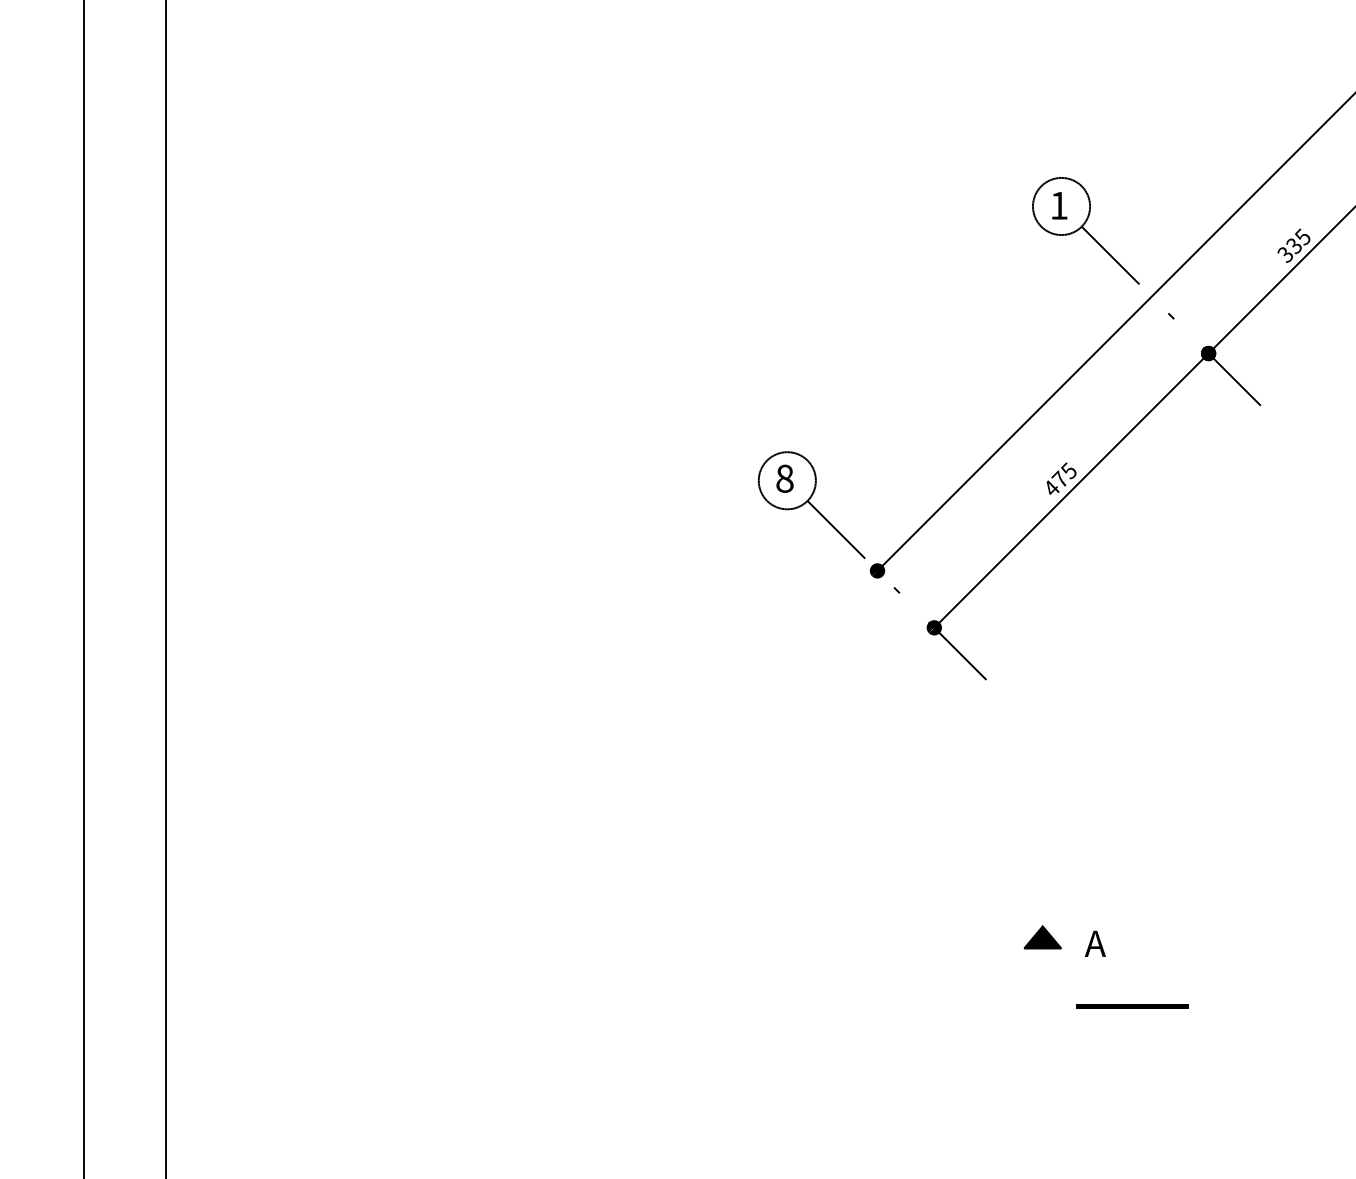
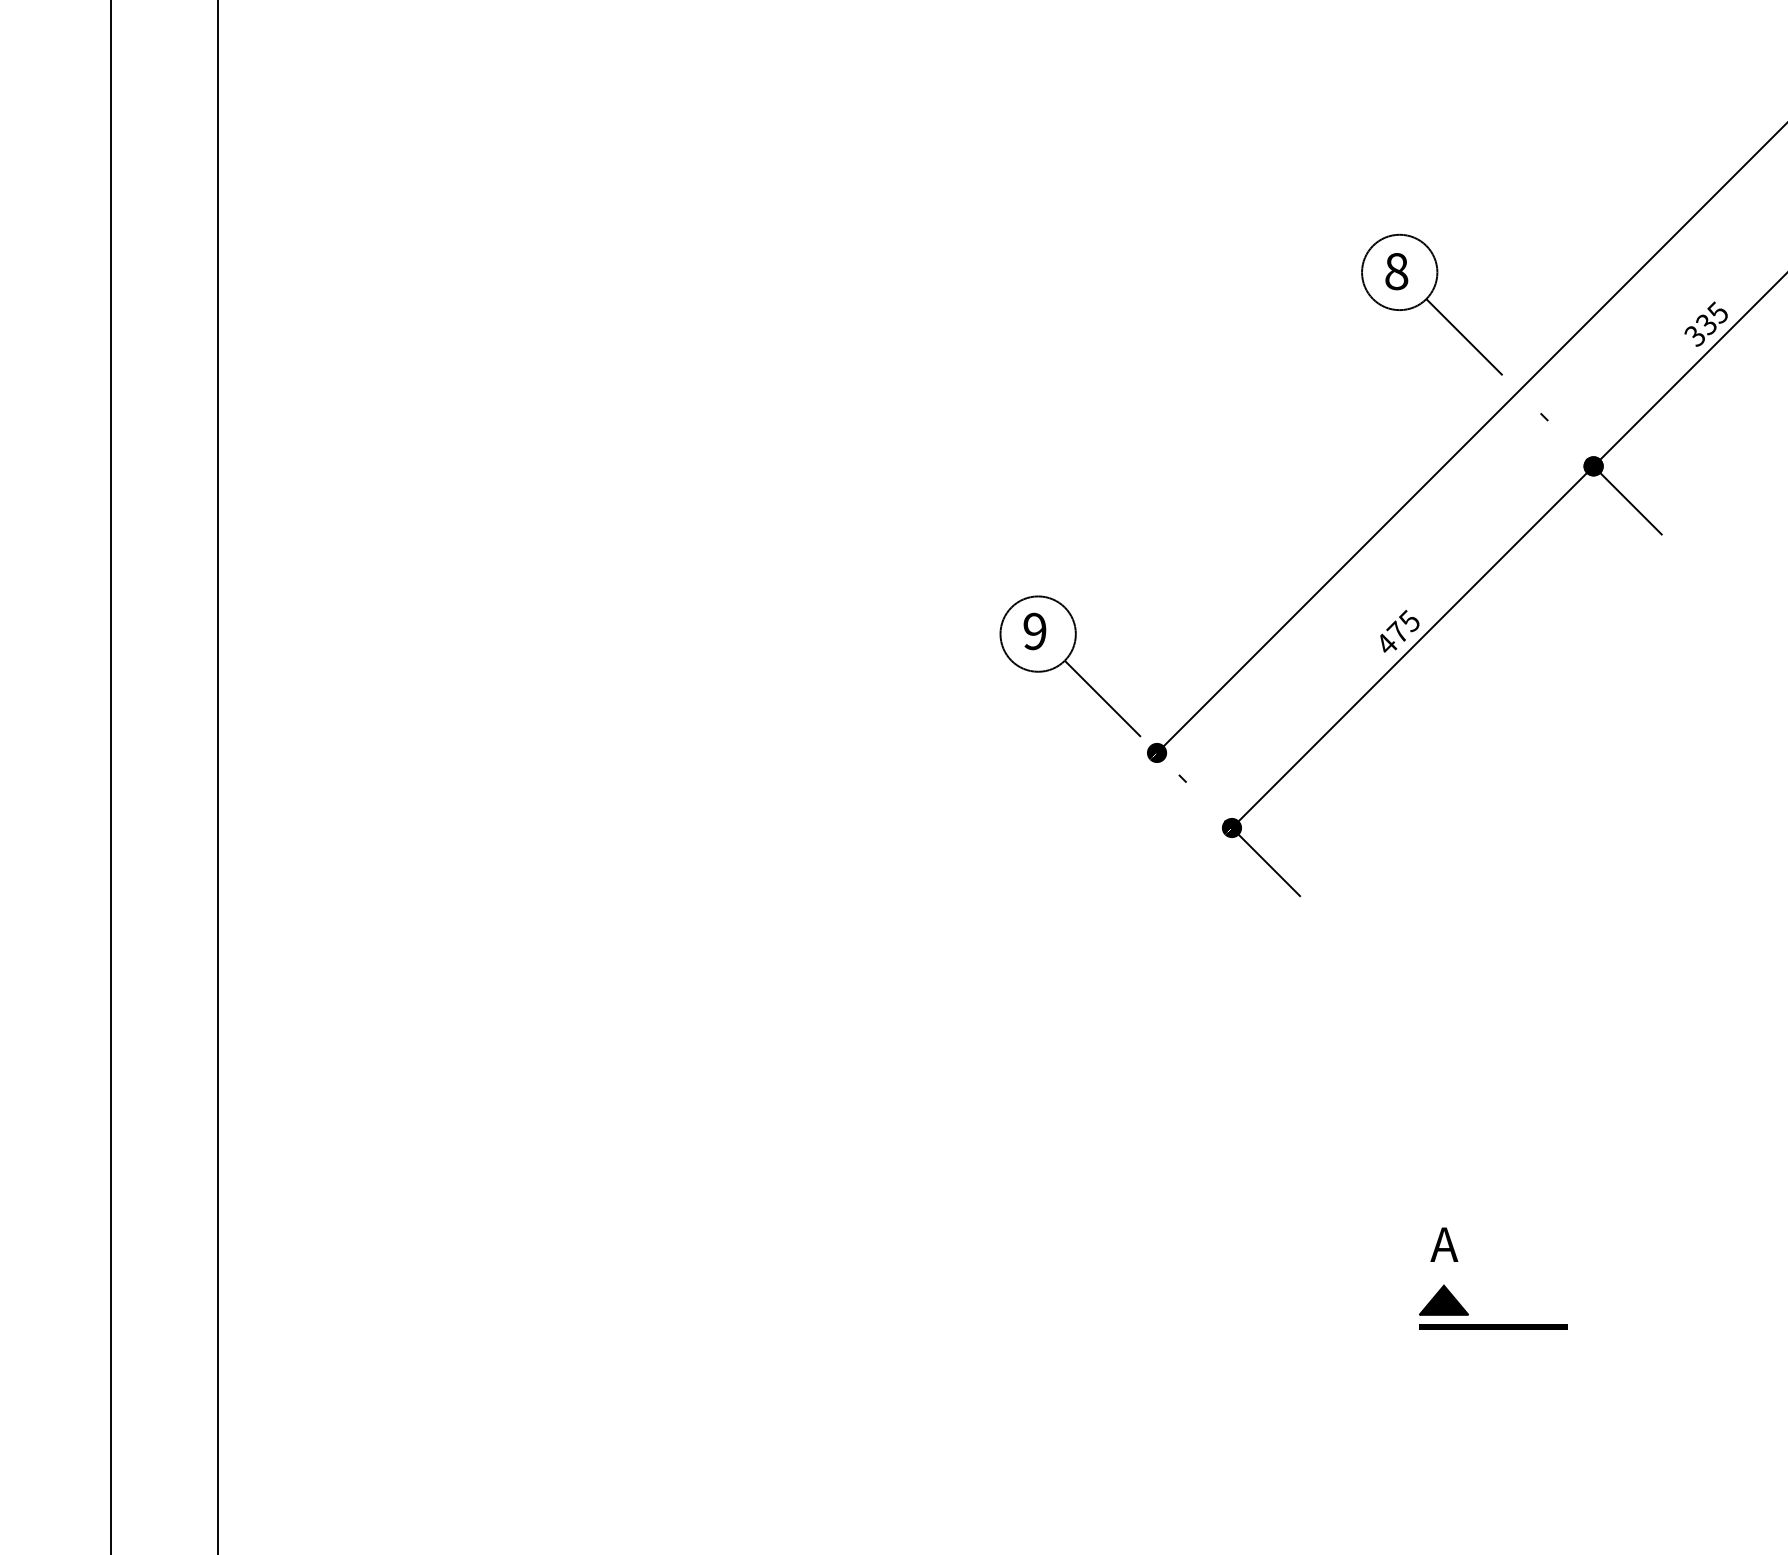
text: (1059, 205) -> (1396, 271), 1 -> 8
text: (784, 478) -> (1034, 631), 8 -> 9
part: (1042, 936) -> (1443, 1299), moved

